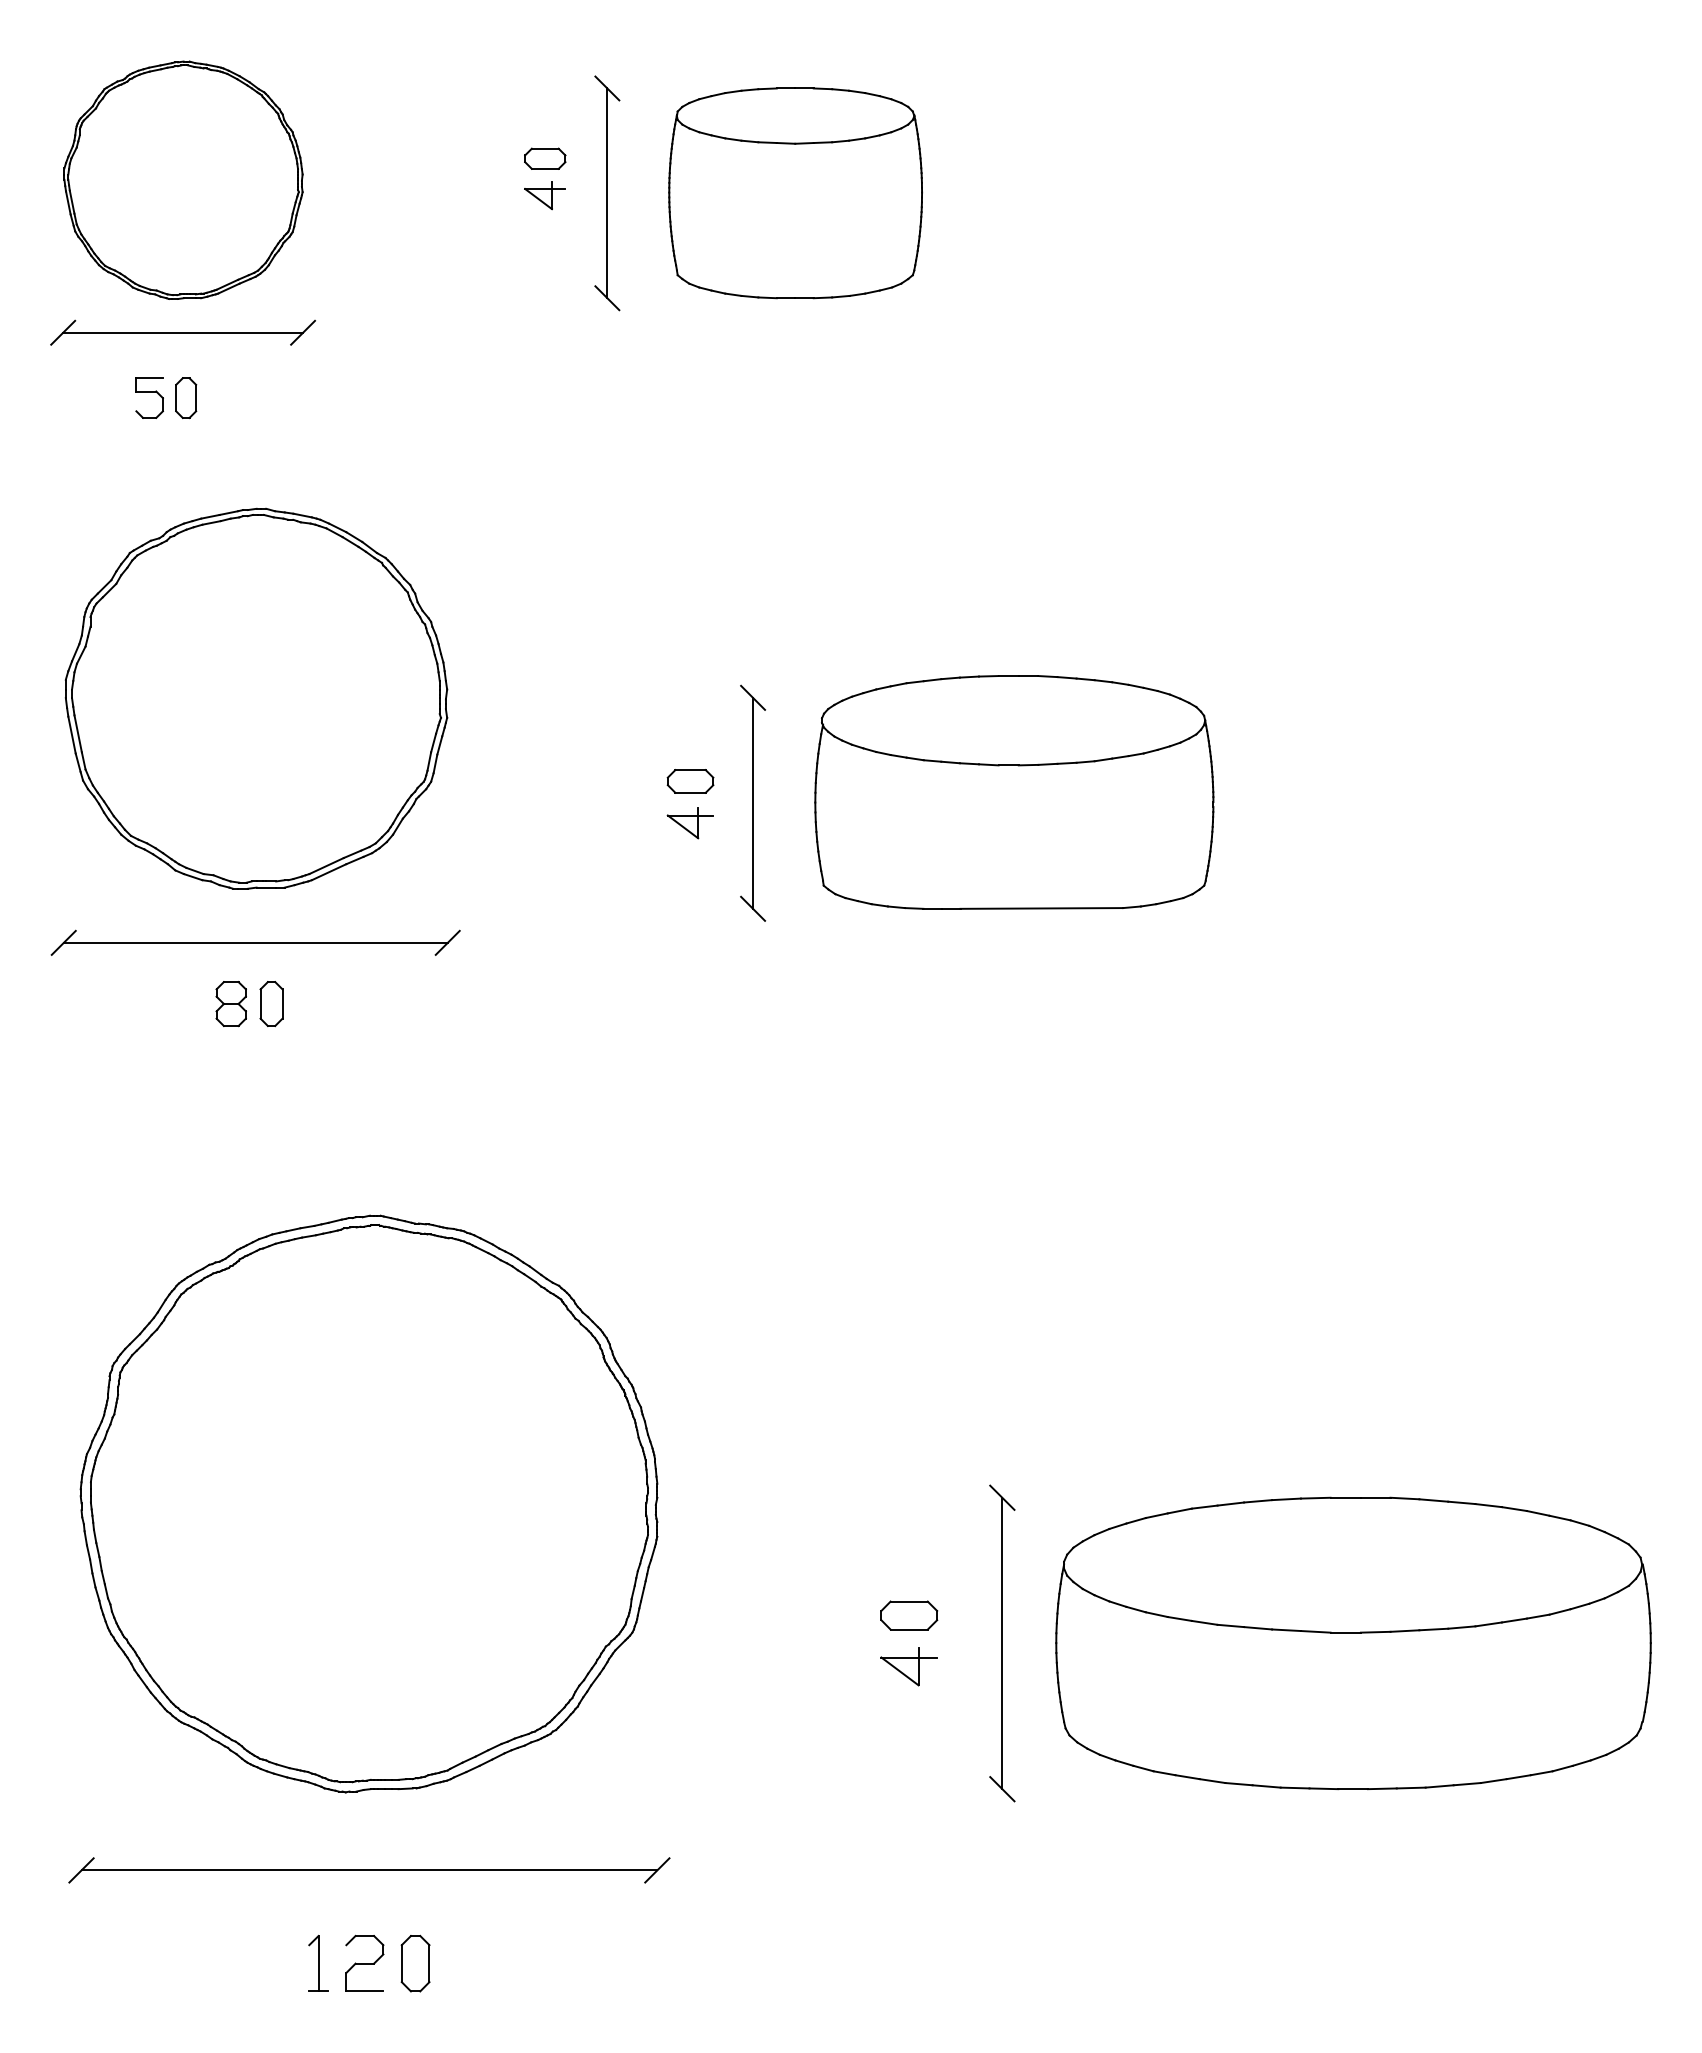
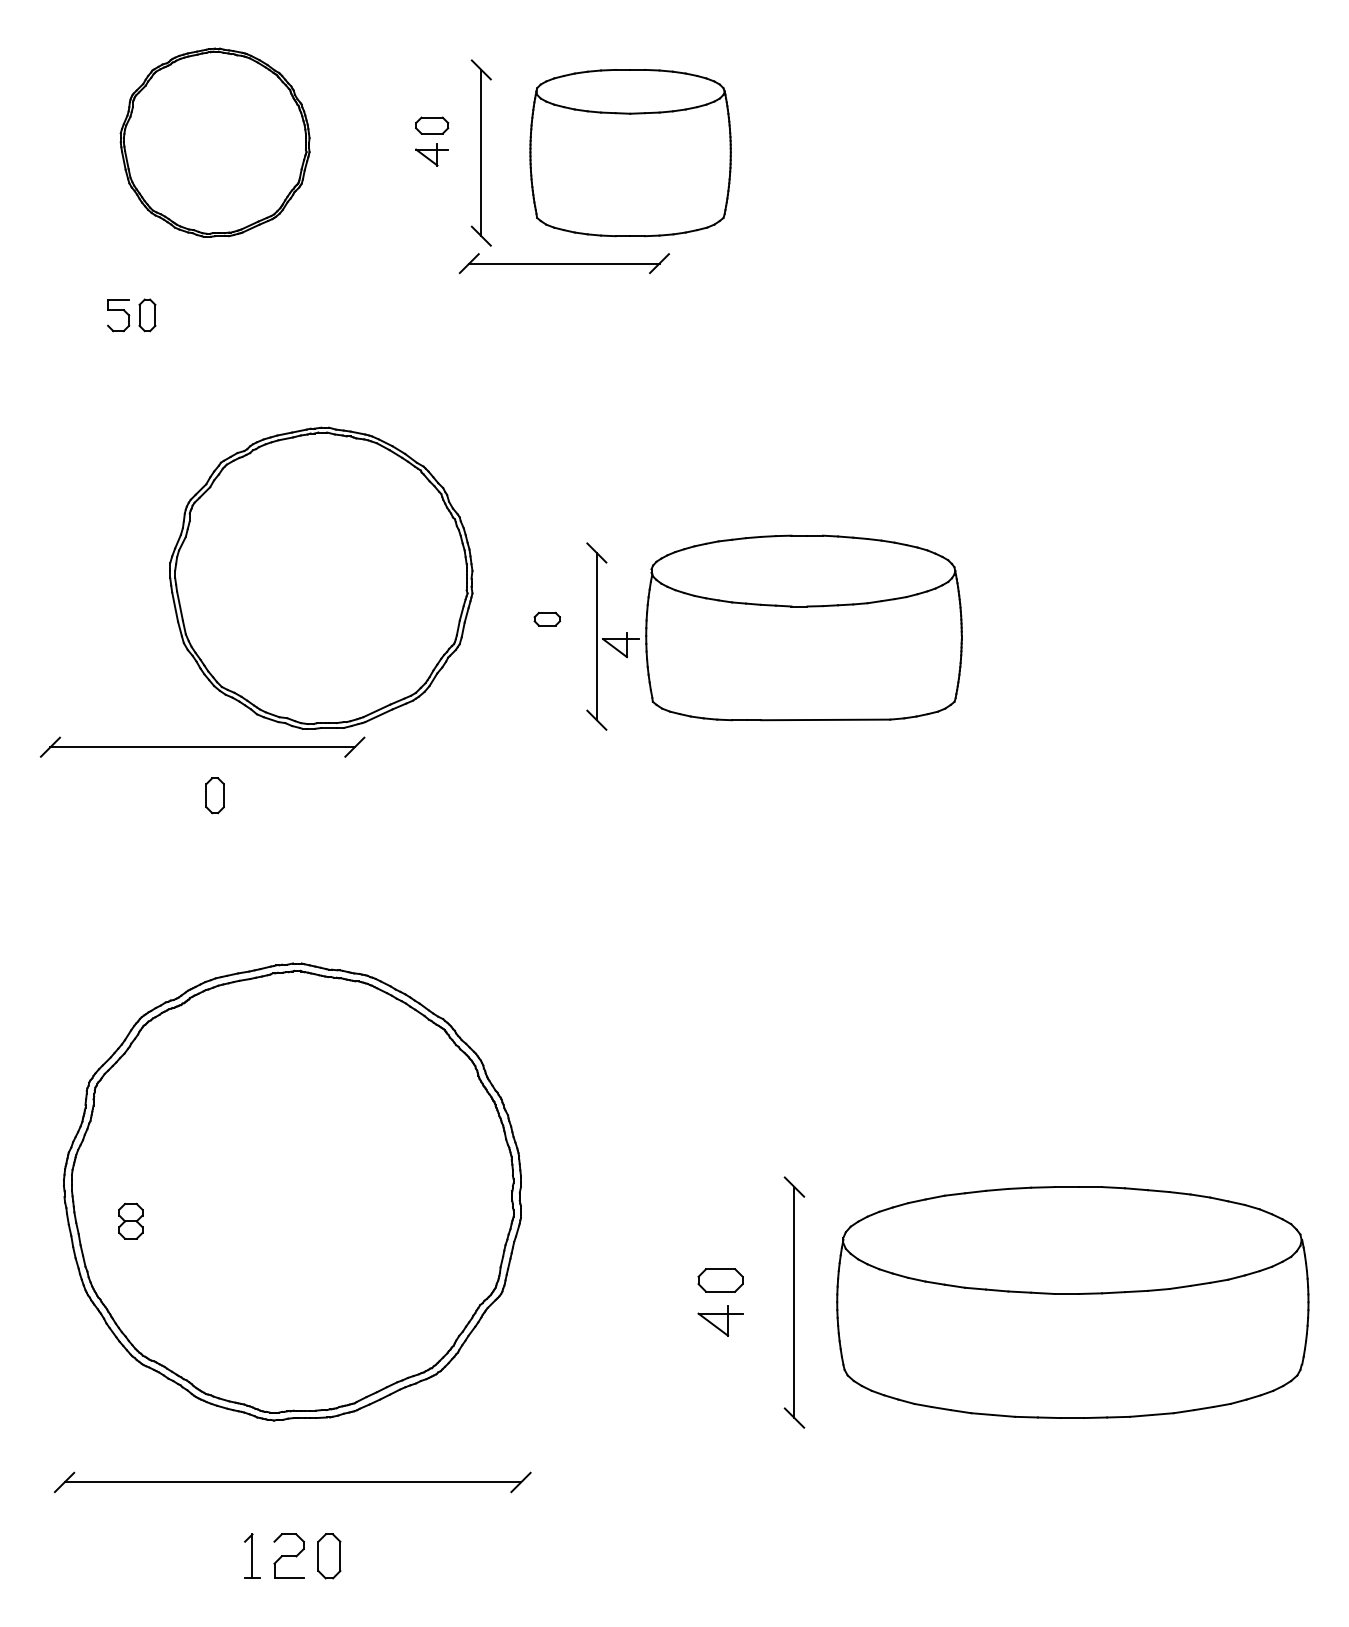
part: (183, 179) -> (215, 142), moved
part: (182, 332) -> (563, 263), moved
part: (256, 698) -> (321, 578), moved
part: (690, 781) -> (547, 619), size x0.7
part: (689, 823) -> (620, 645), moved
part: (230, 1004) -> (130, 1221), moved

